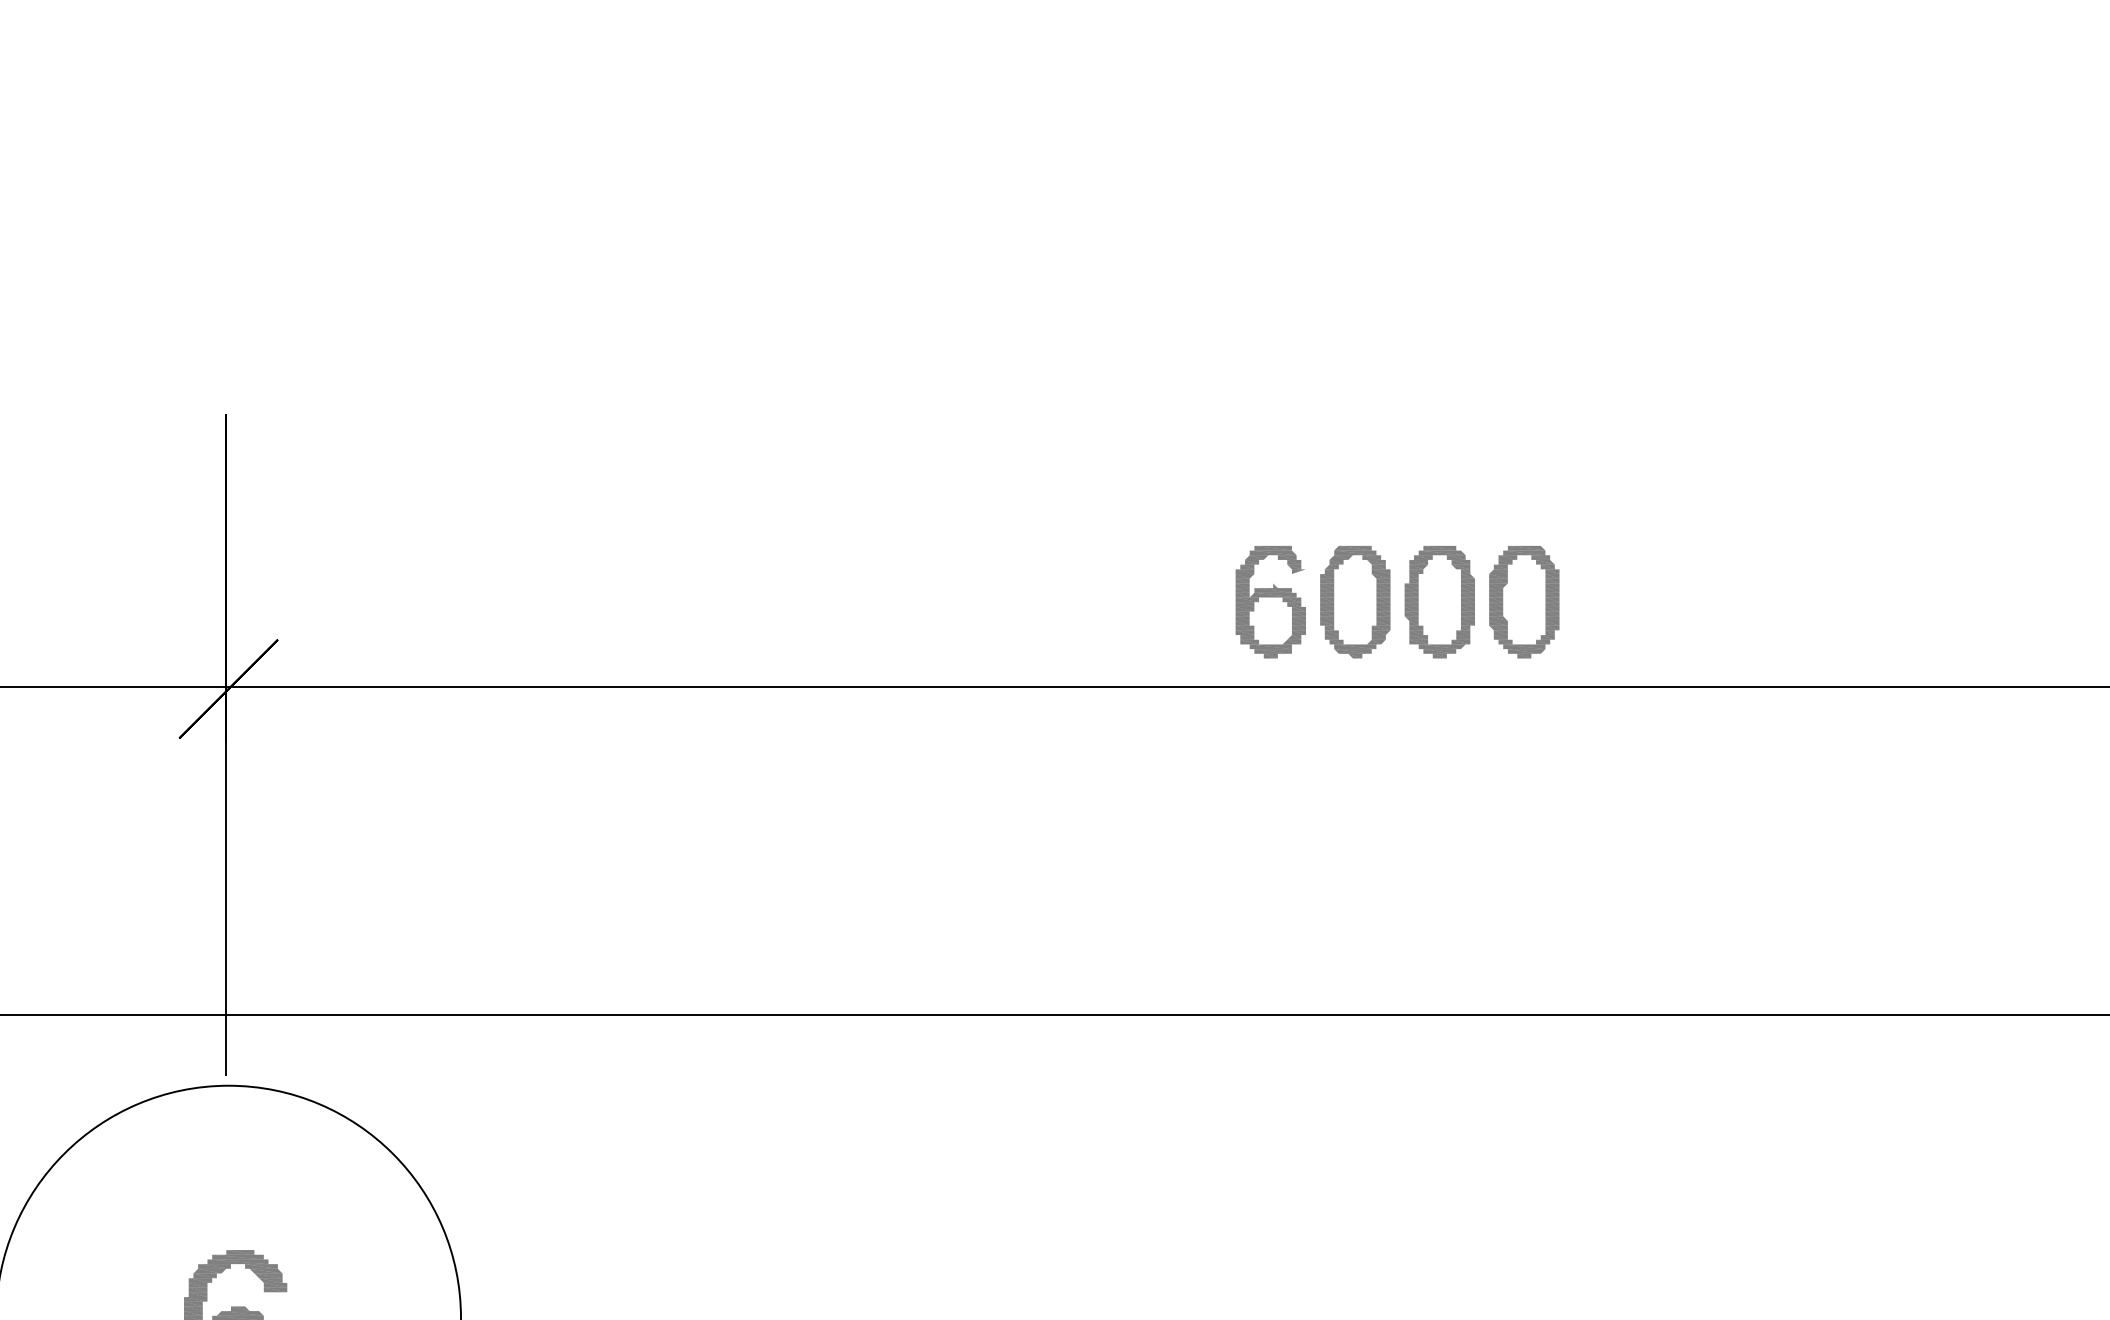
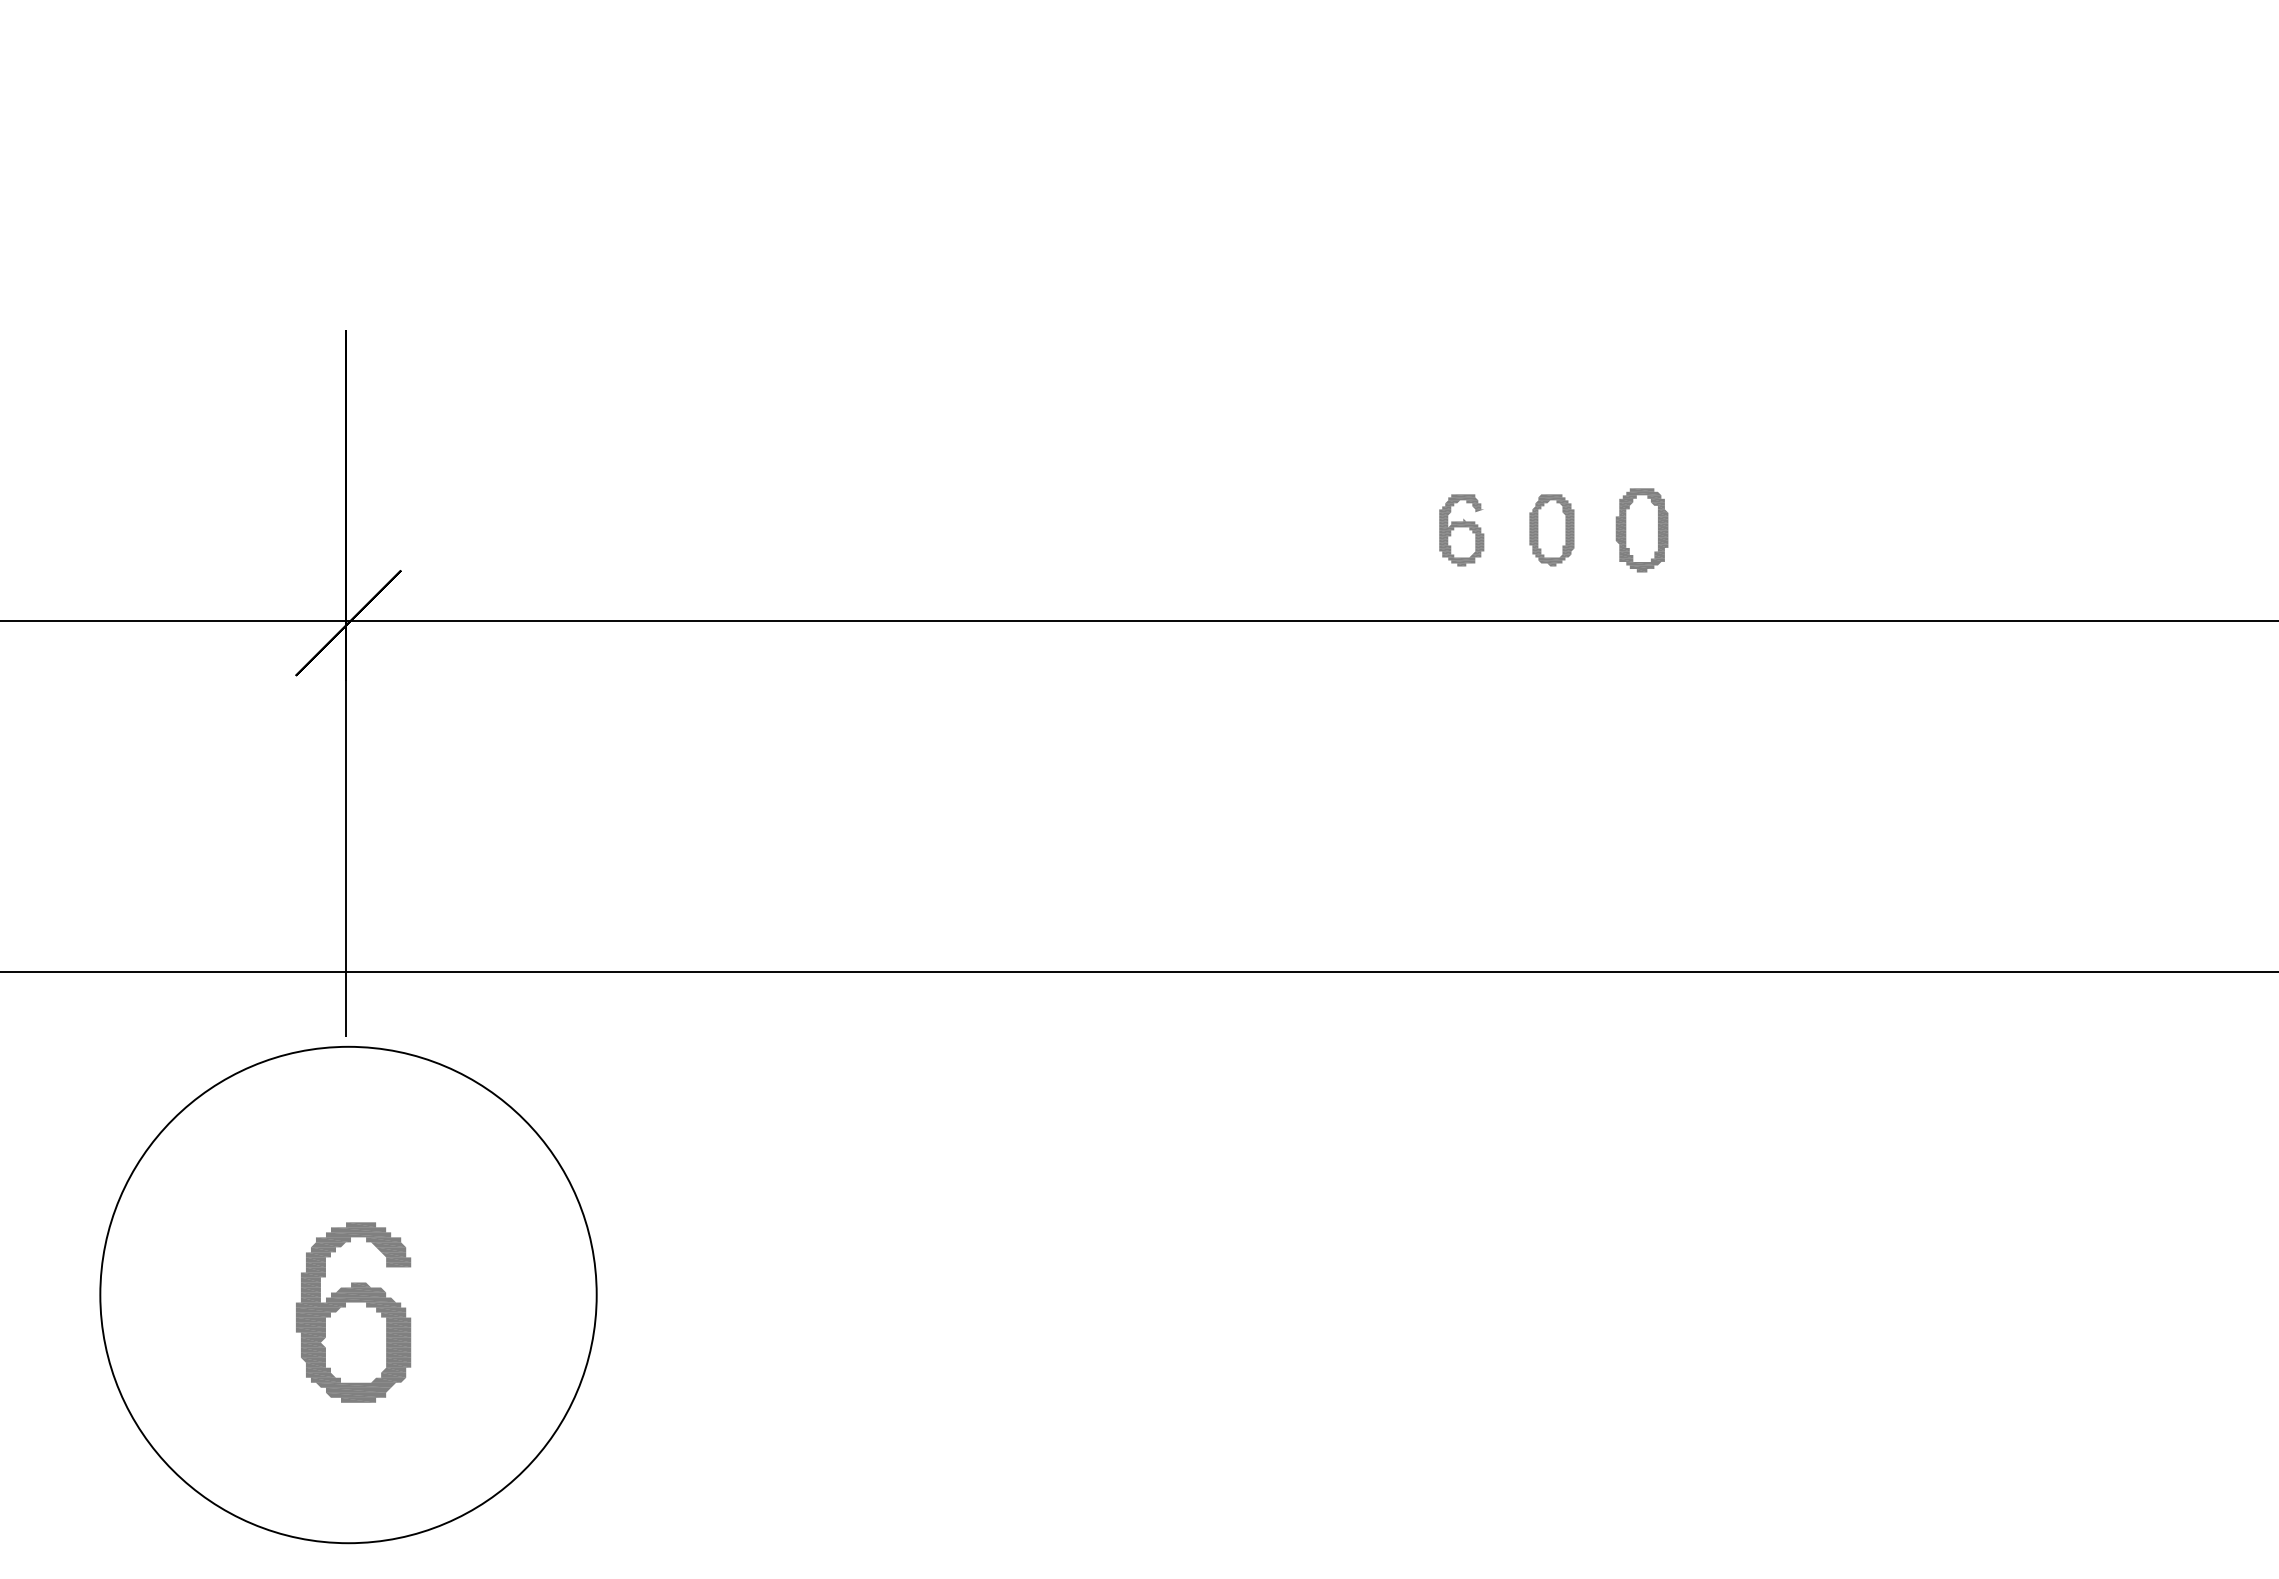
part: (1270, 602) -> (1461, 530), size x0.6
part: (1354, 602) -> (1551, 530), size x0.6
part: (1439, 602) -> (1641, 530), size x0.7
part: (1524, 602) -> (1732, 530), removed

